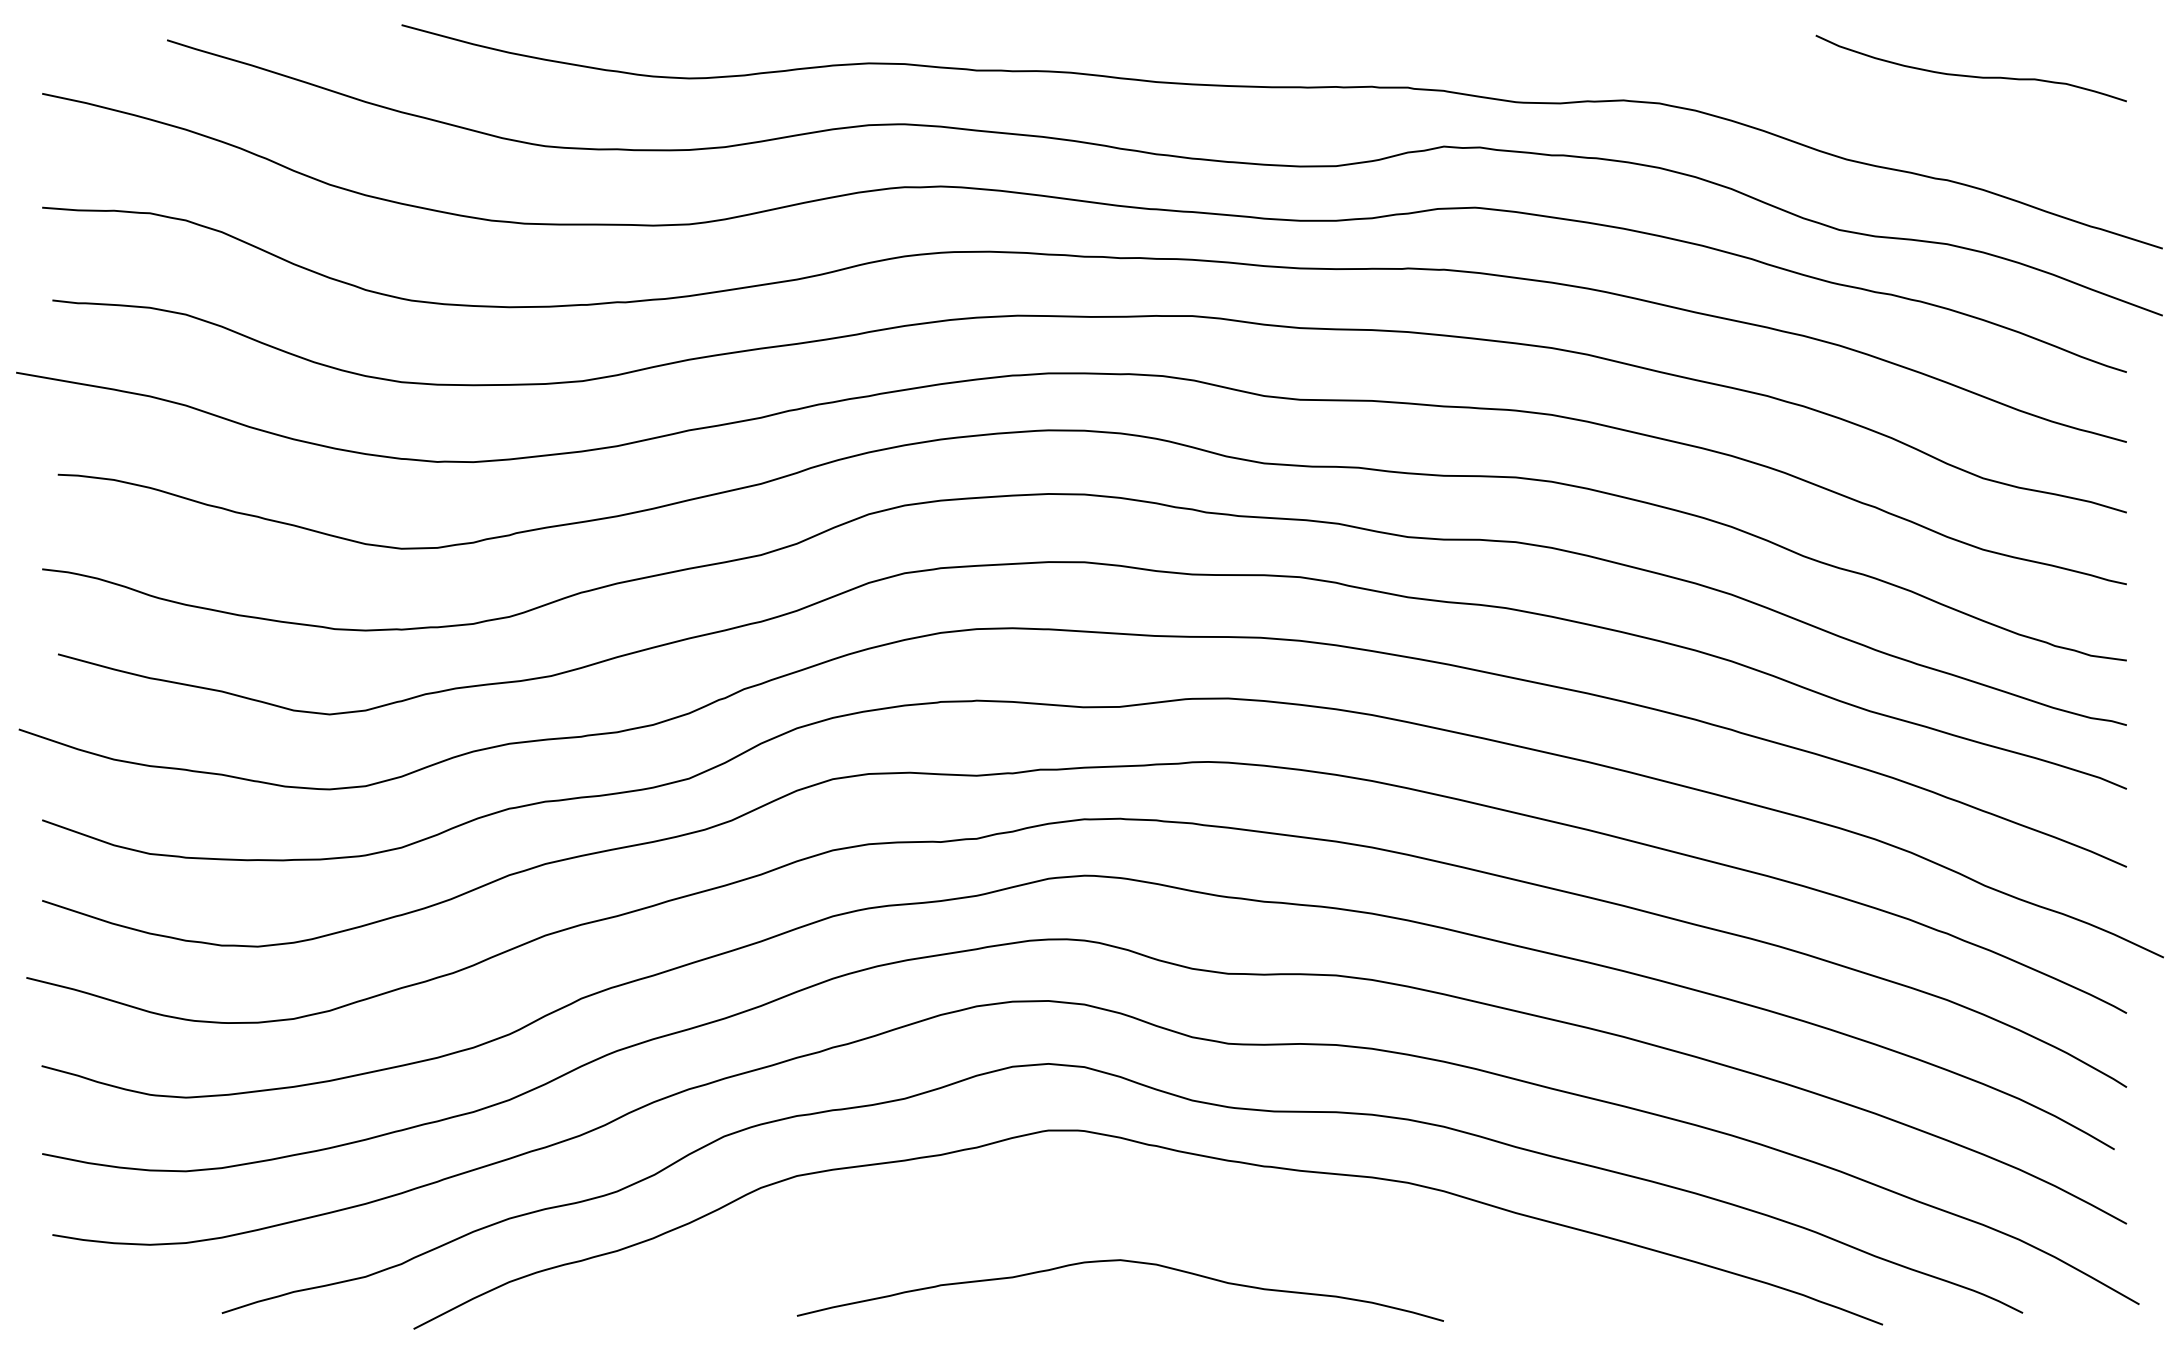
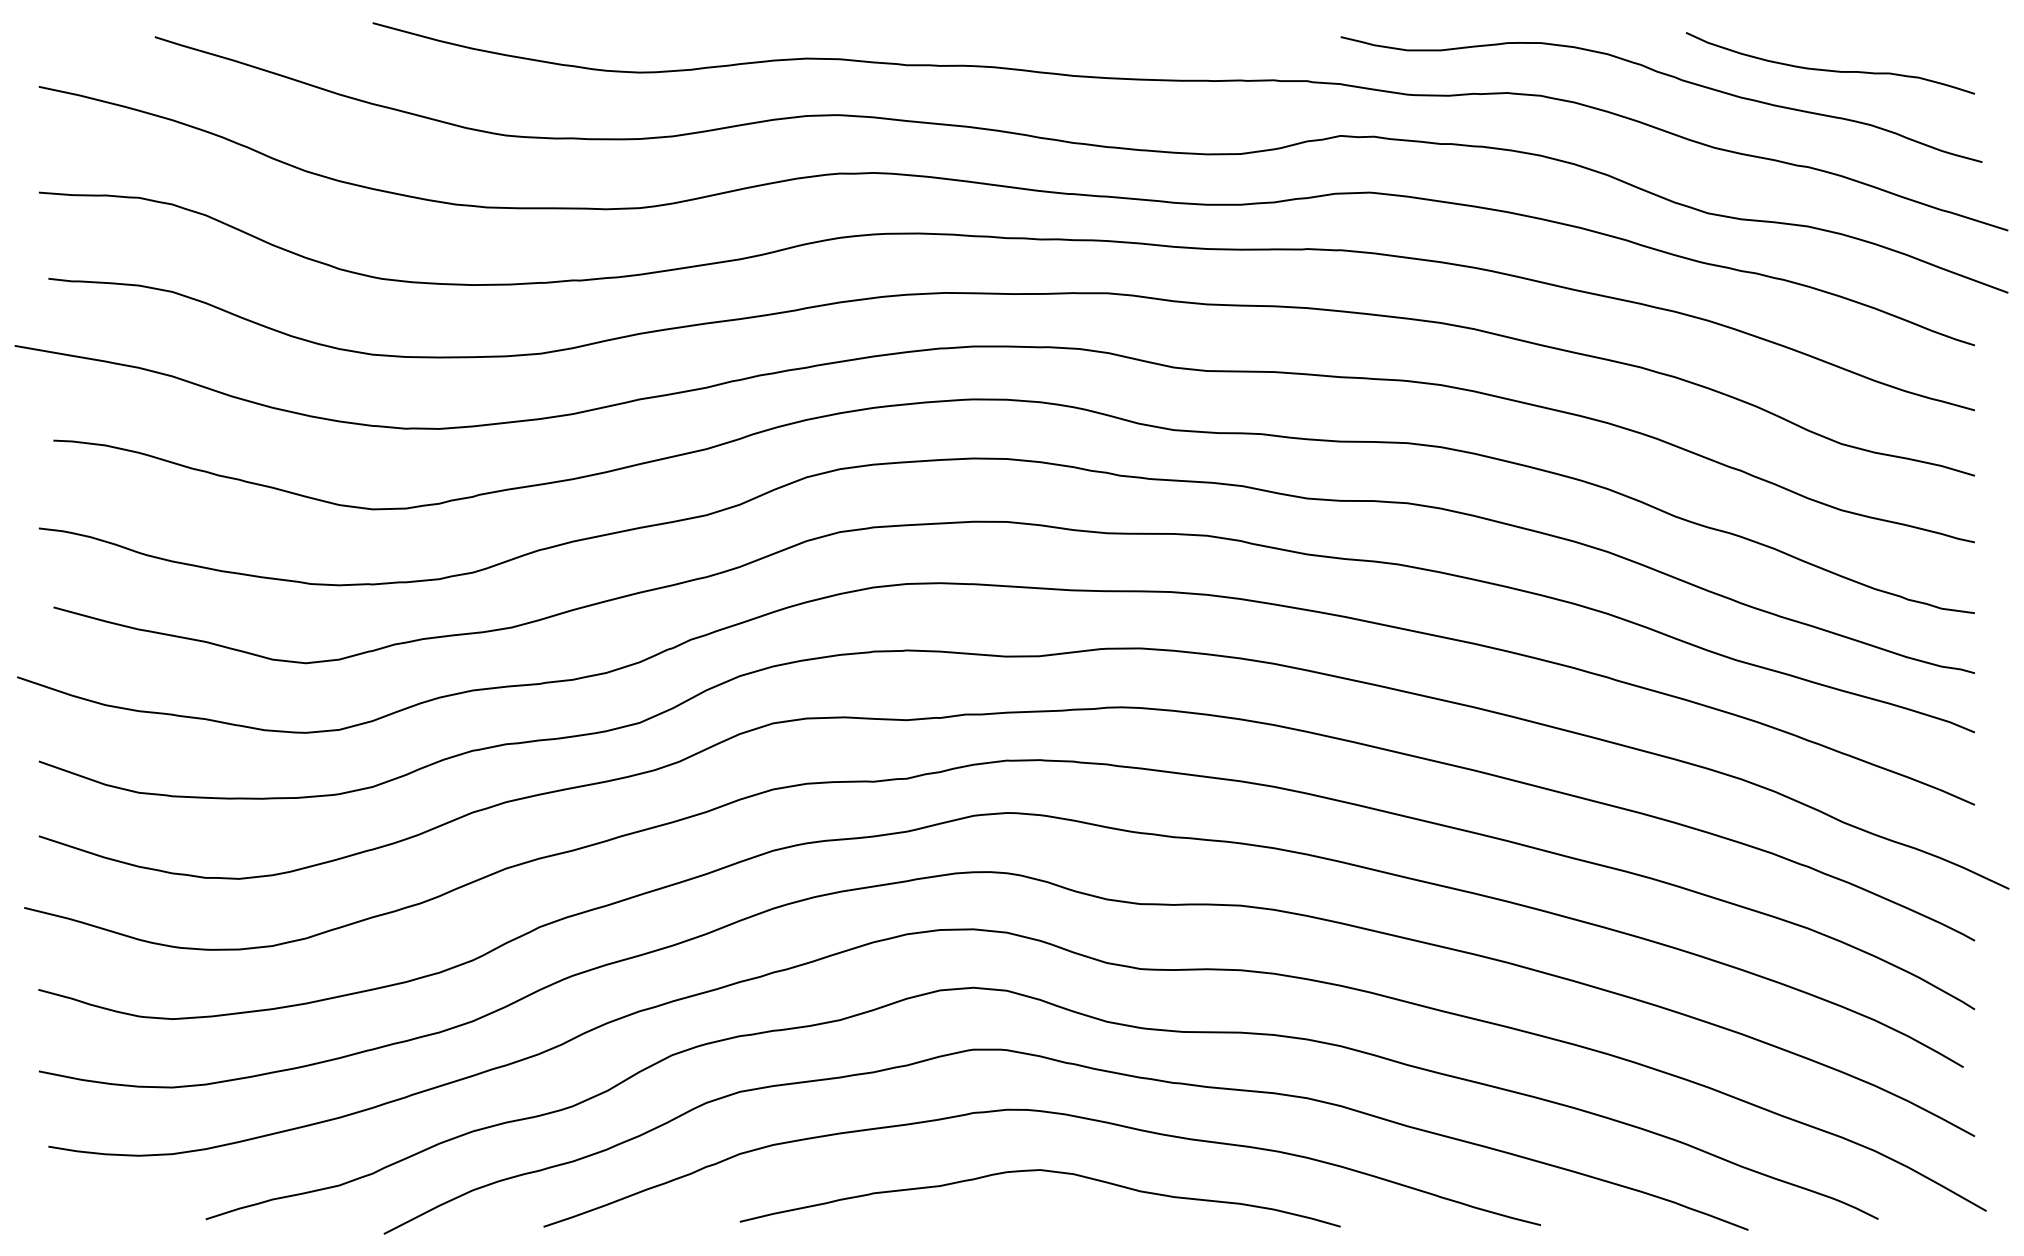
curve: (1796, 82) -> (1668, 76), added
curve: (1132, 1199) -> (1051, 1113), added

